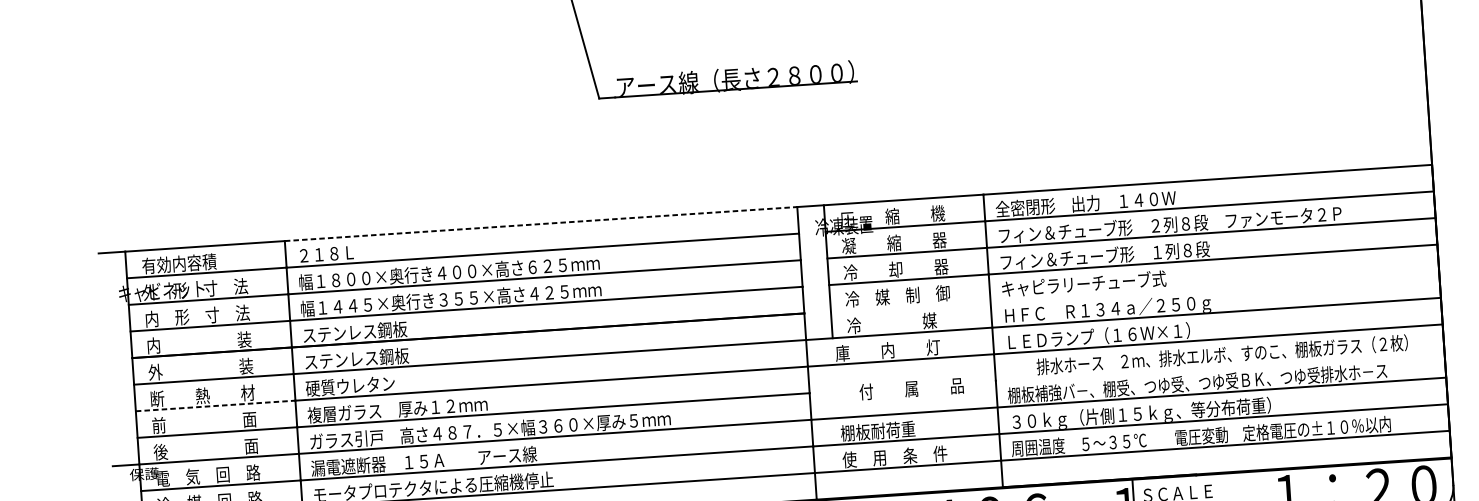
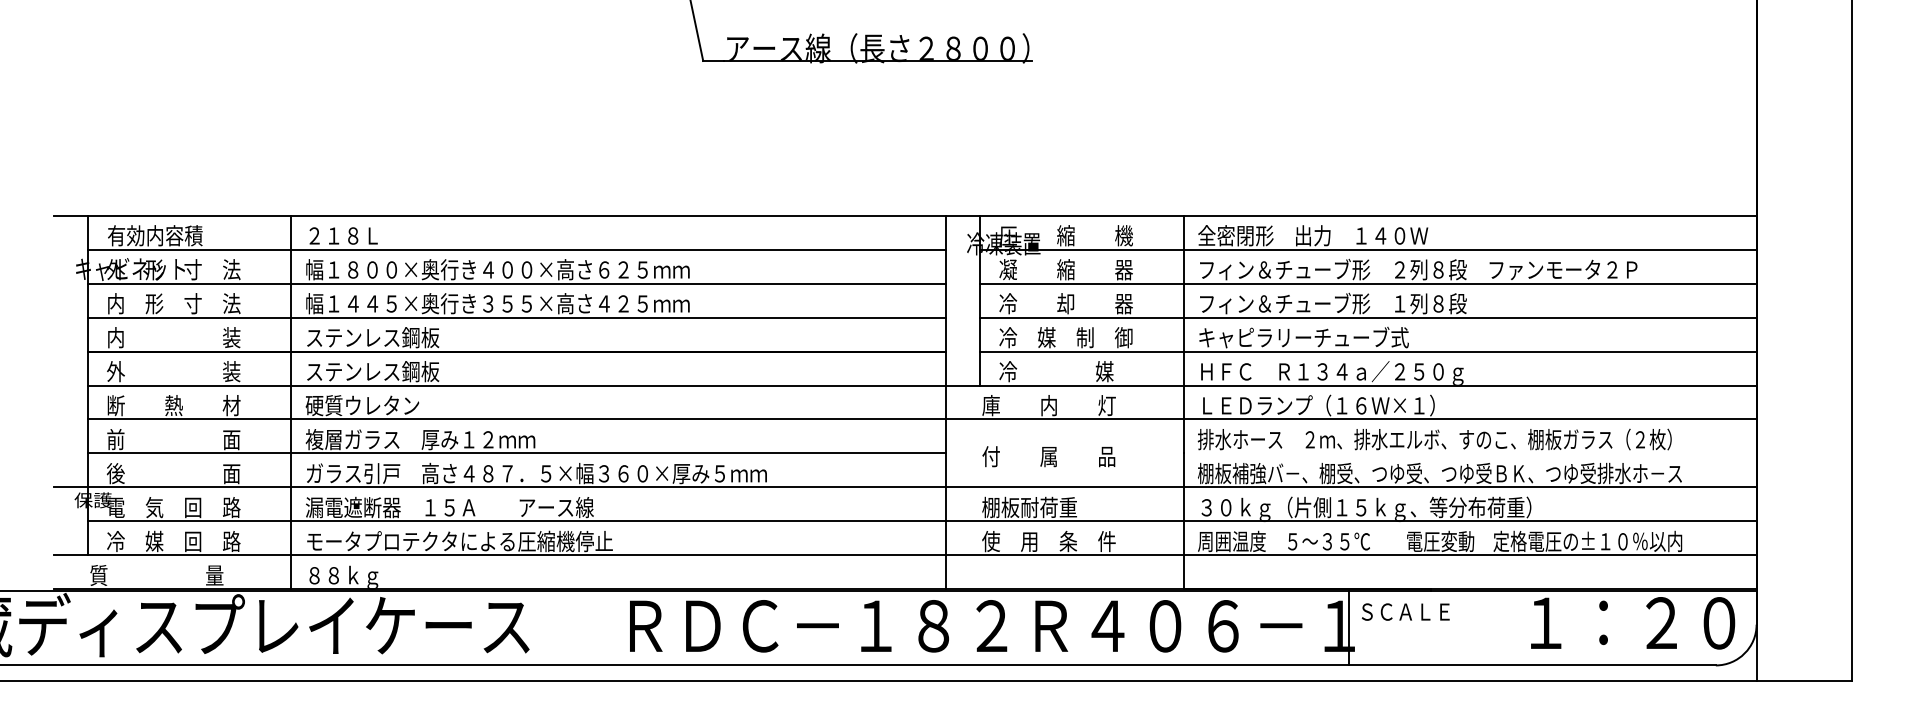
line: (541, 223) -> (619, 215), dashed -> solid
line: (1134, 291) -> (1367, 351), added
text: (1222, 354) -> (1434, 439), moved
text: (911, 388) -> (1048, 456), moved
line: (215, 405) -> (189, 419), dashed -> solid

